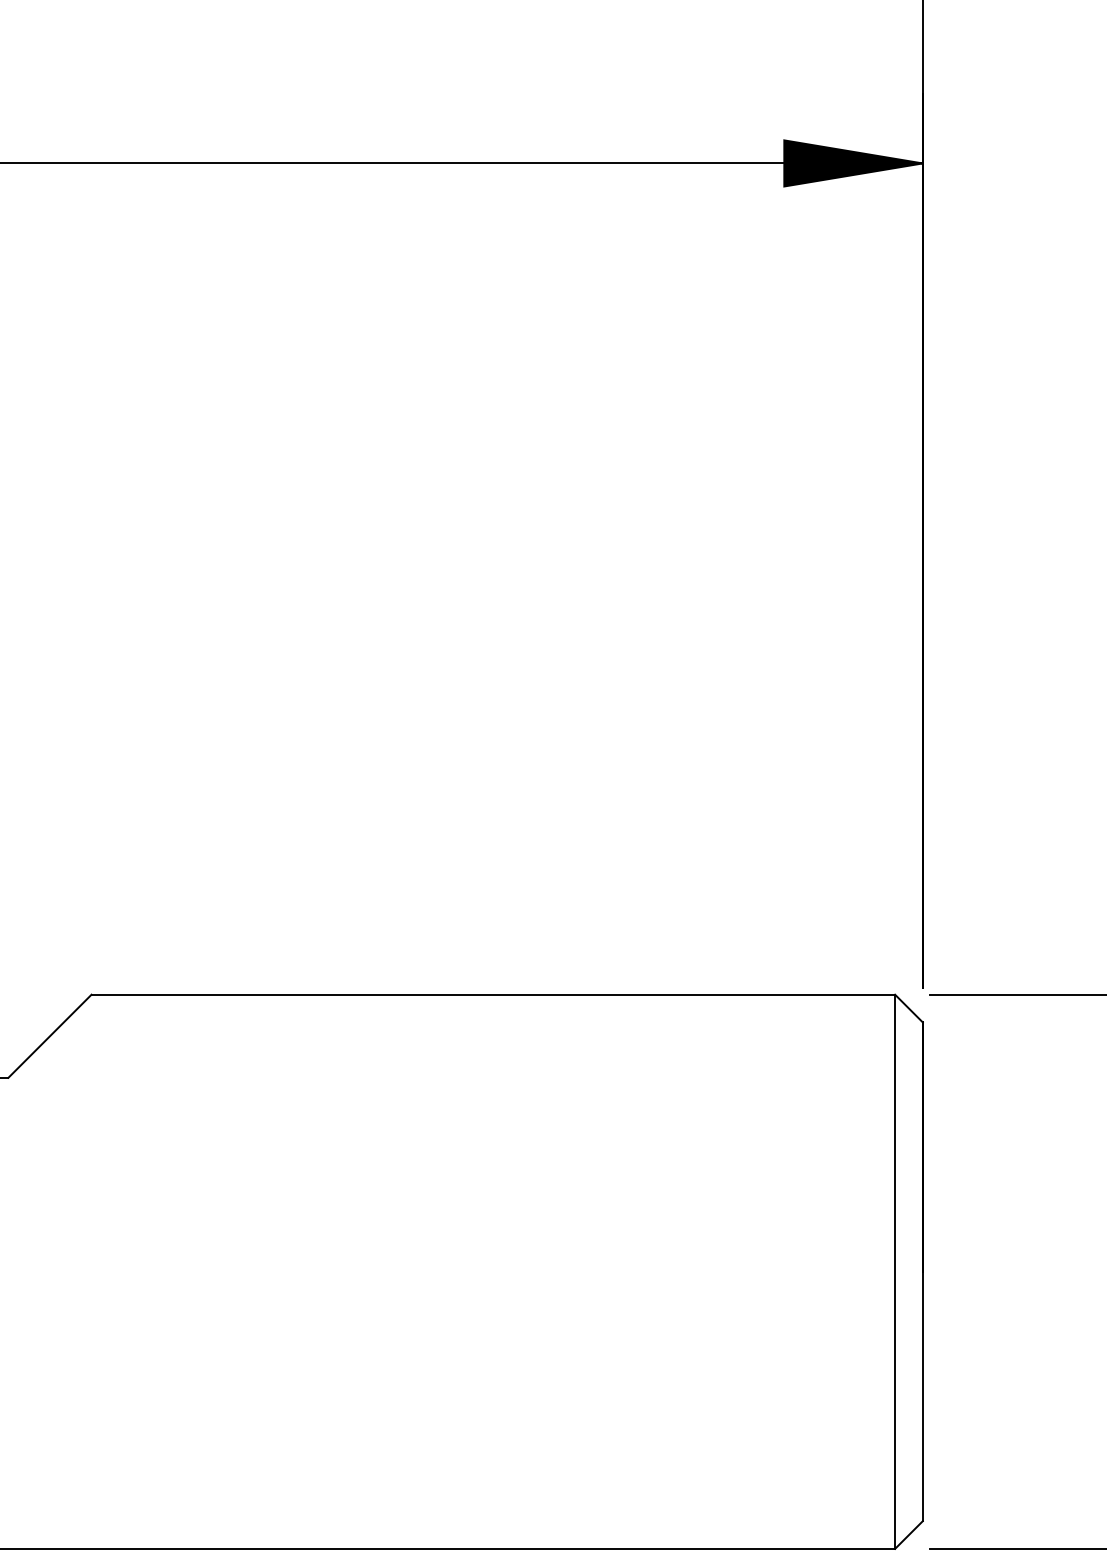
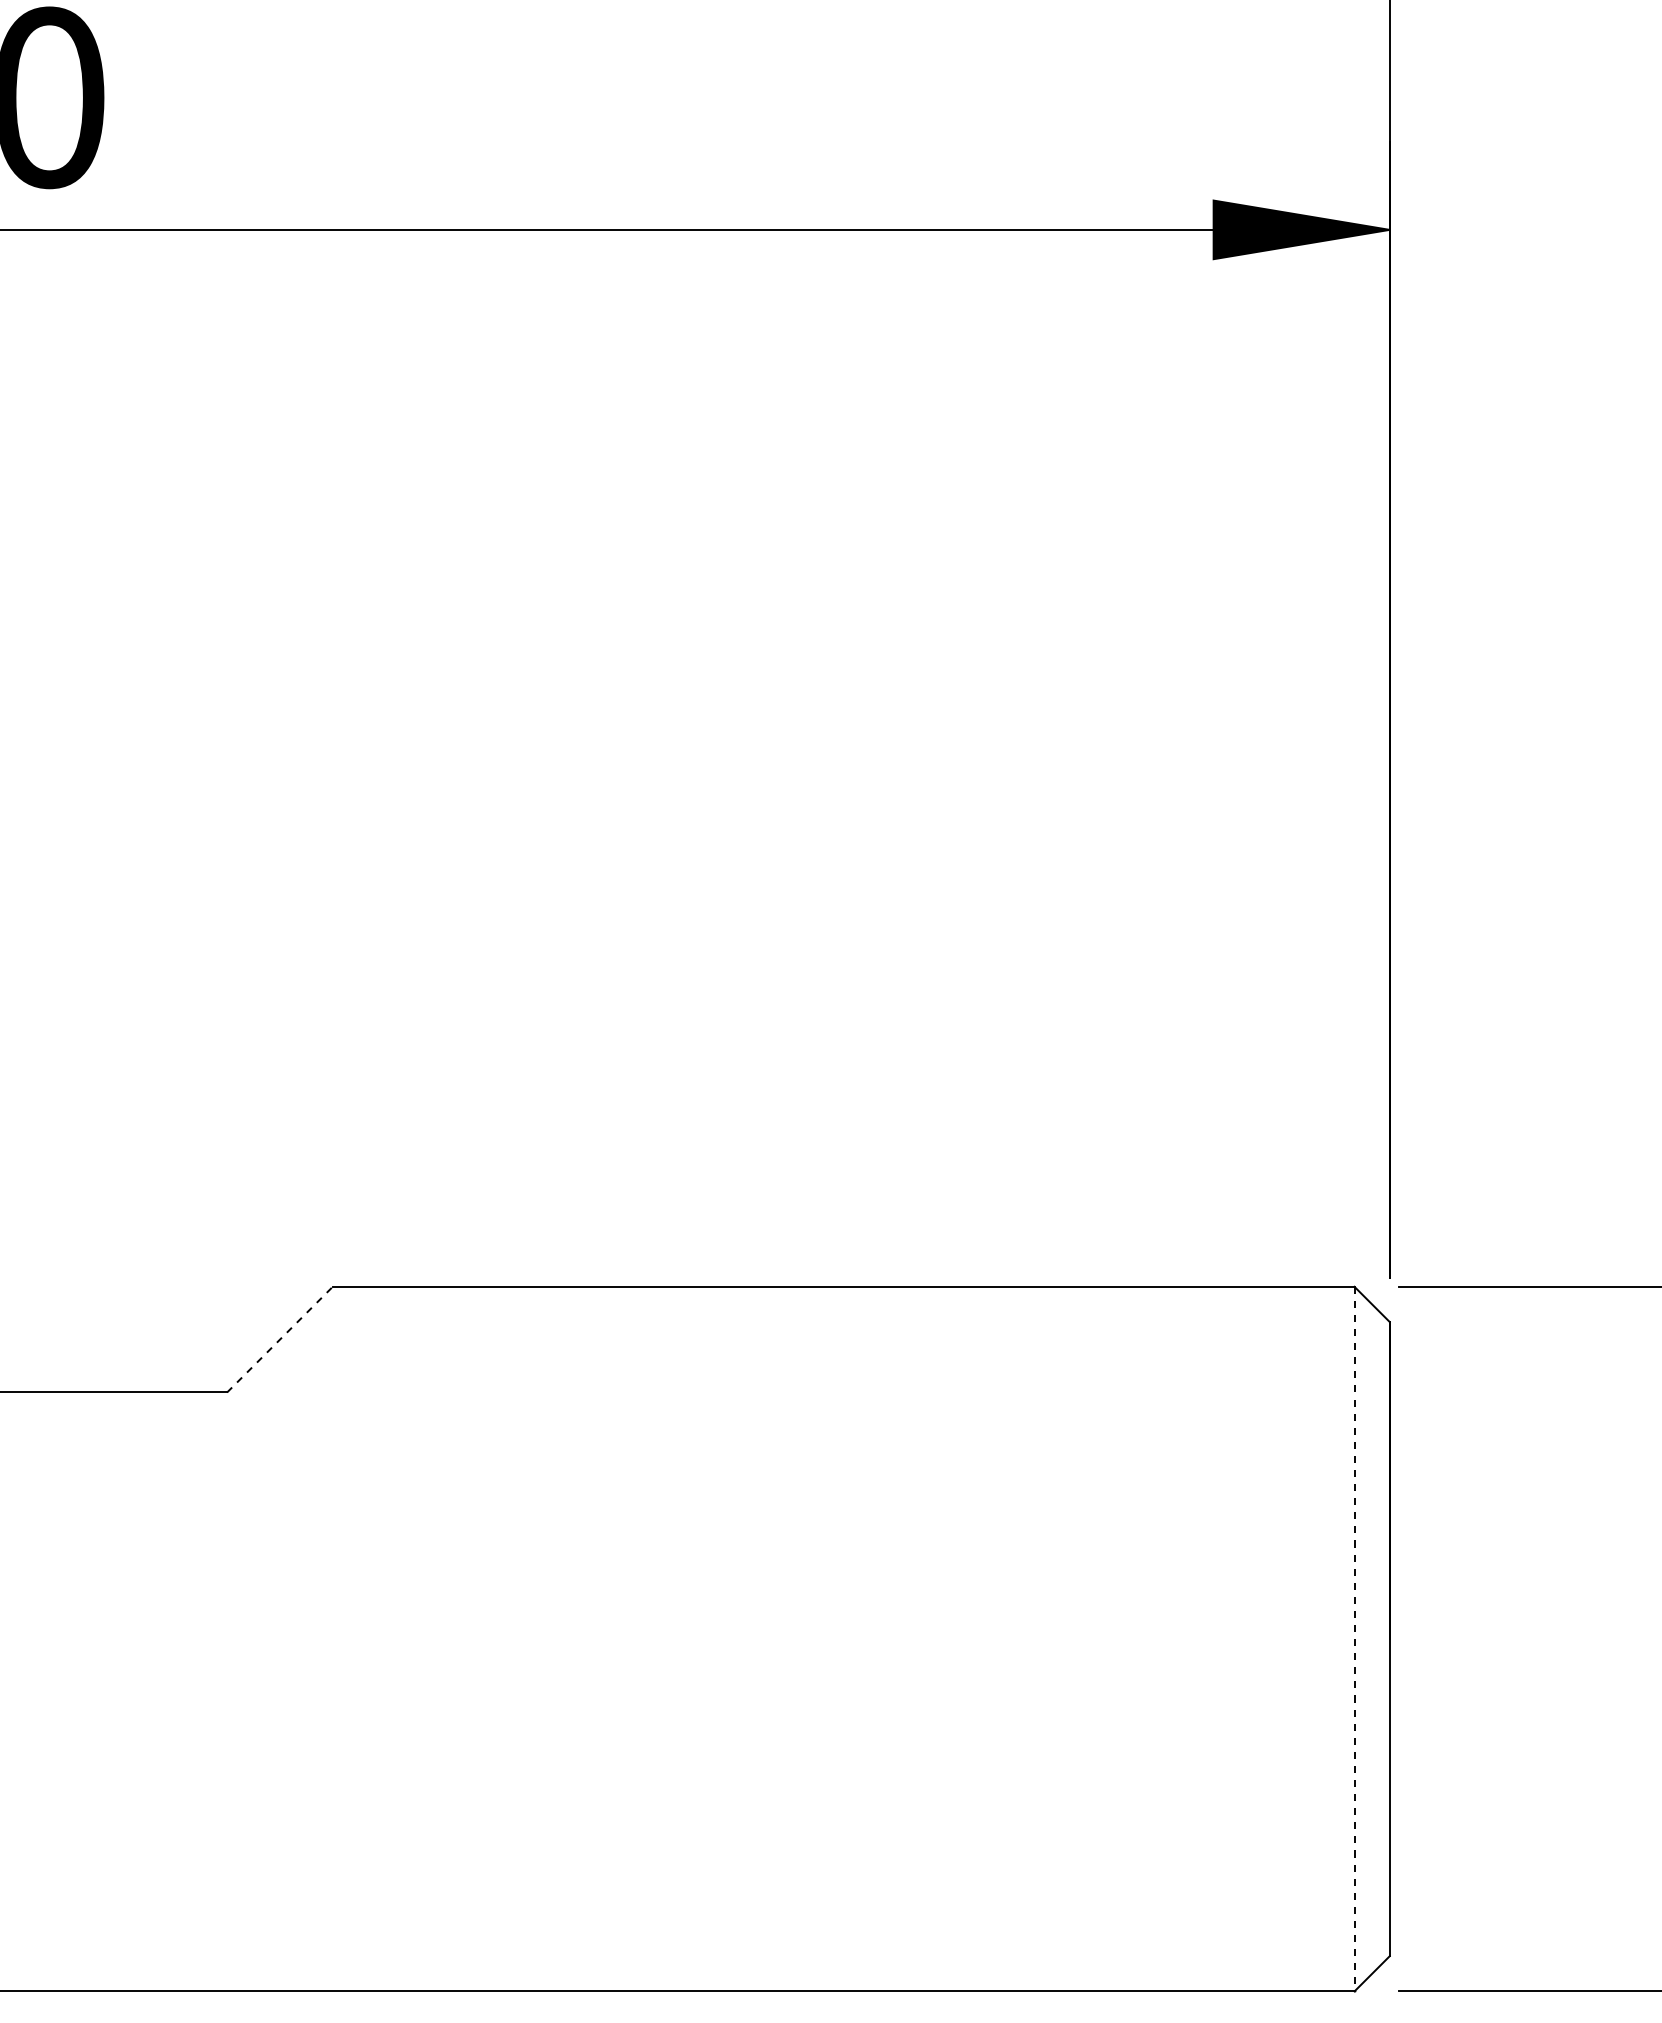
line: (49, 1036) -> (279, 1339), solid -> dashed
line: (895, 1272) -> (1354, 1639), solid -> dashed

